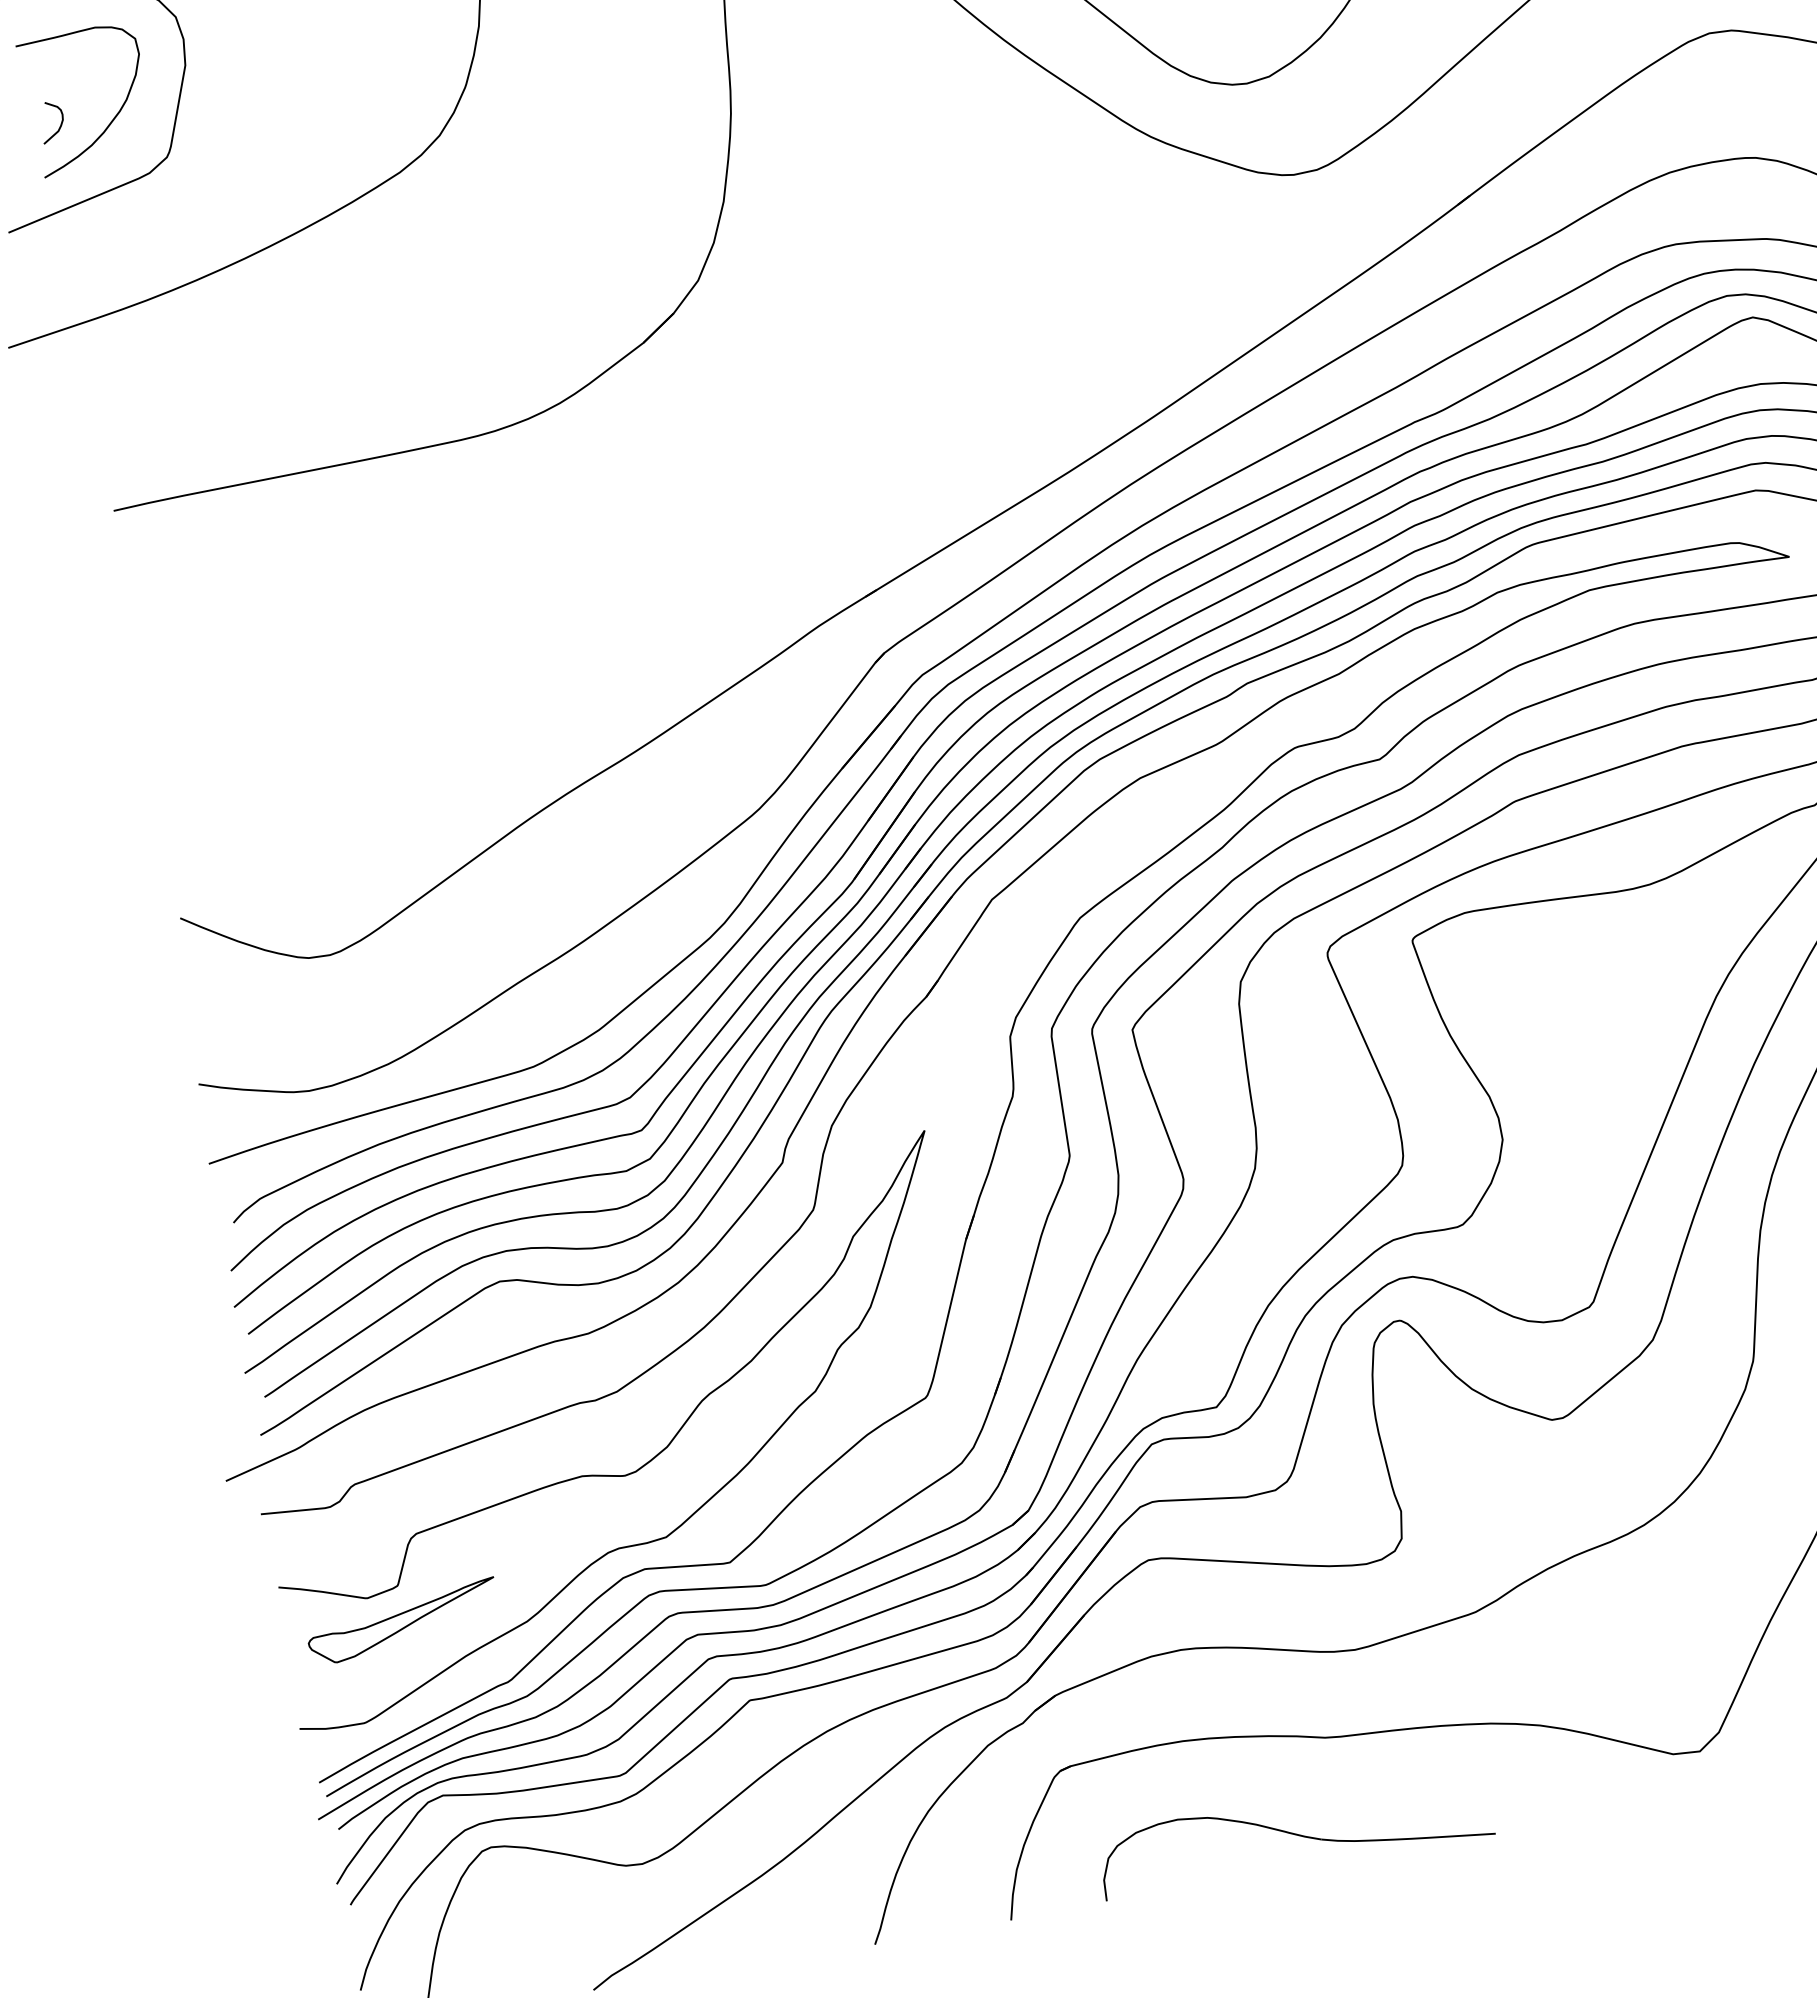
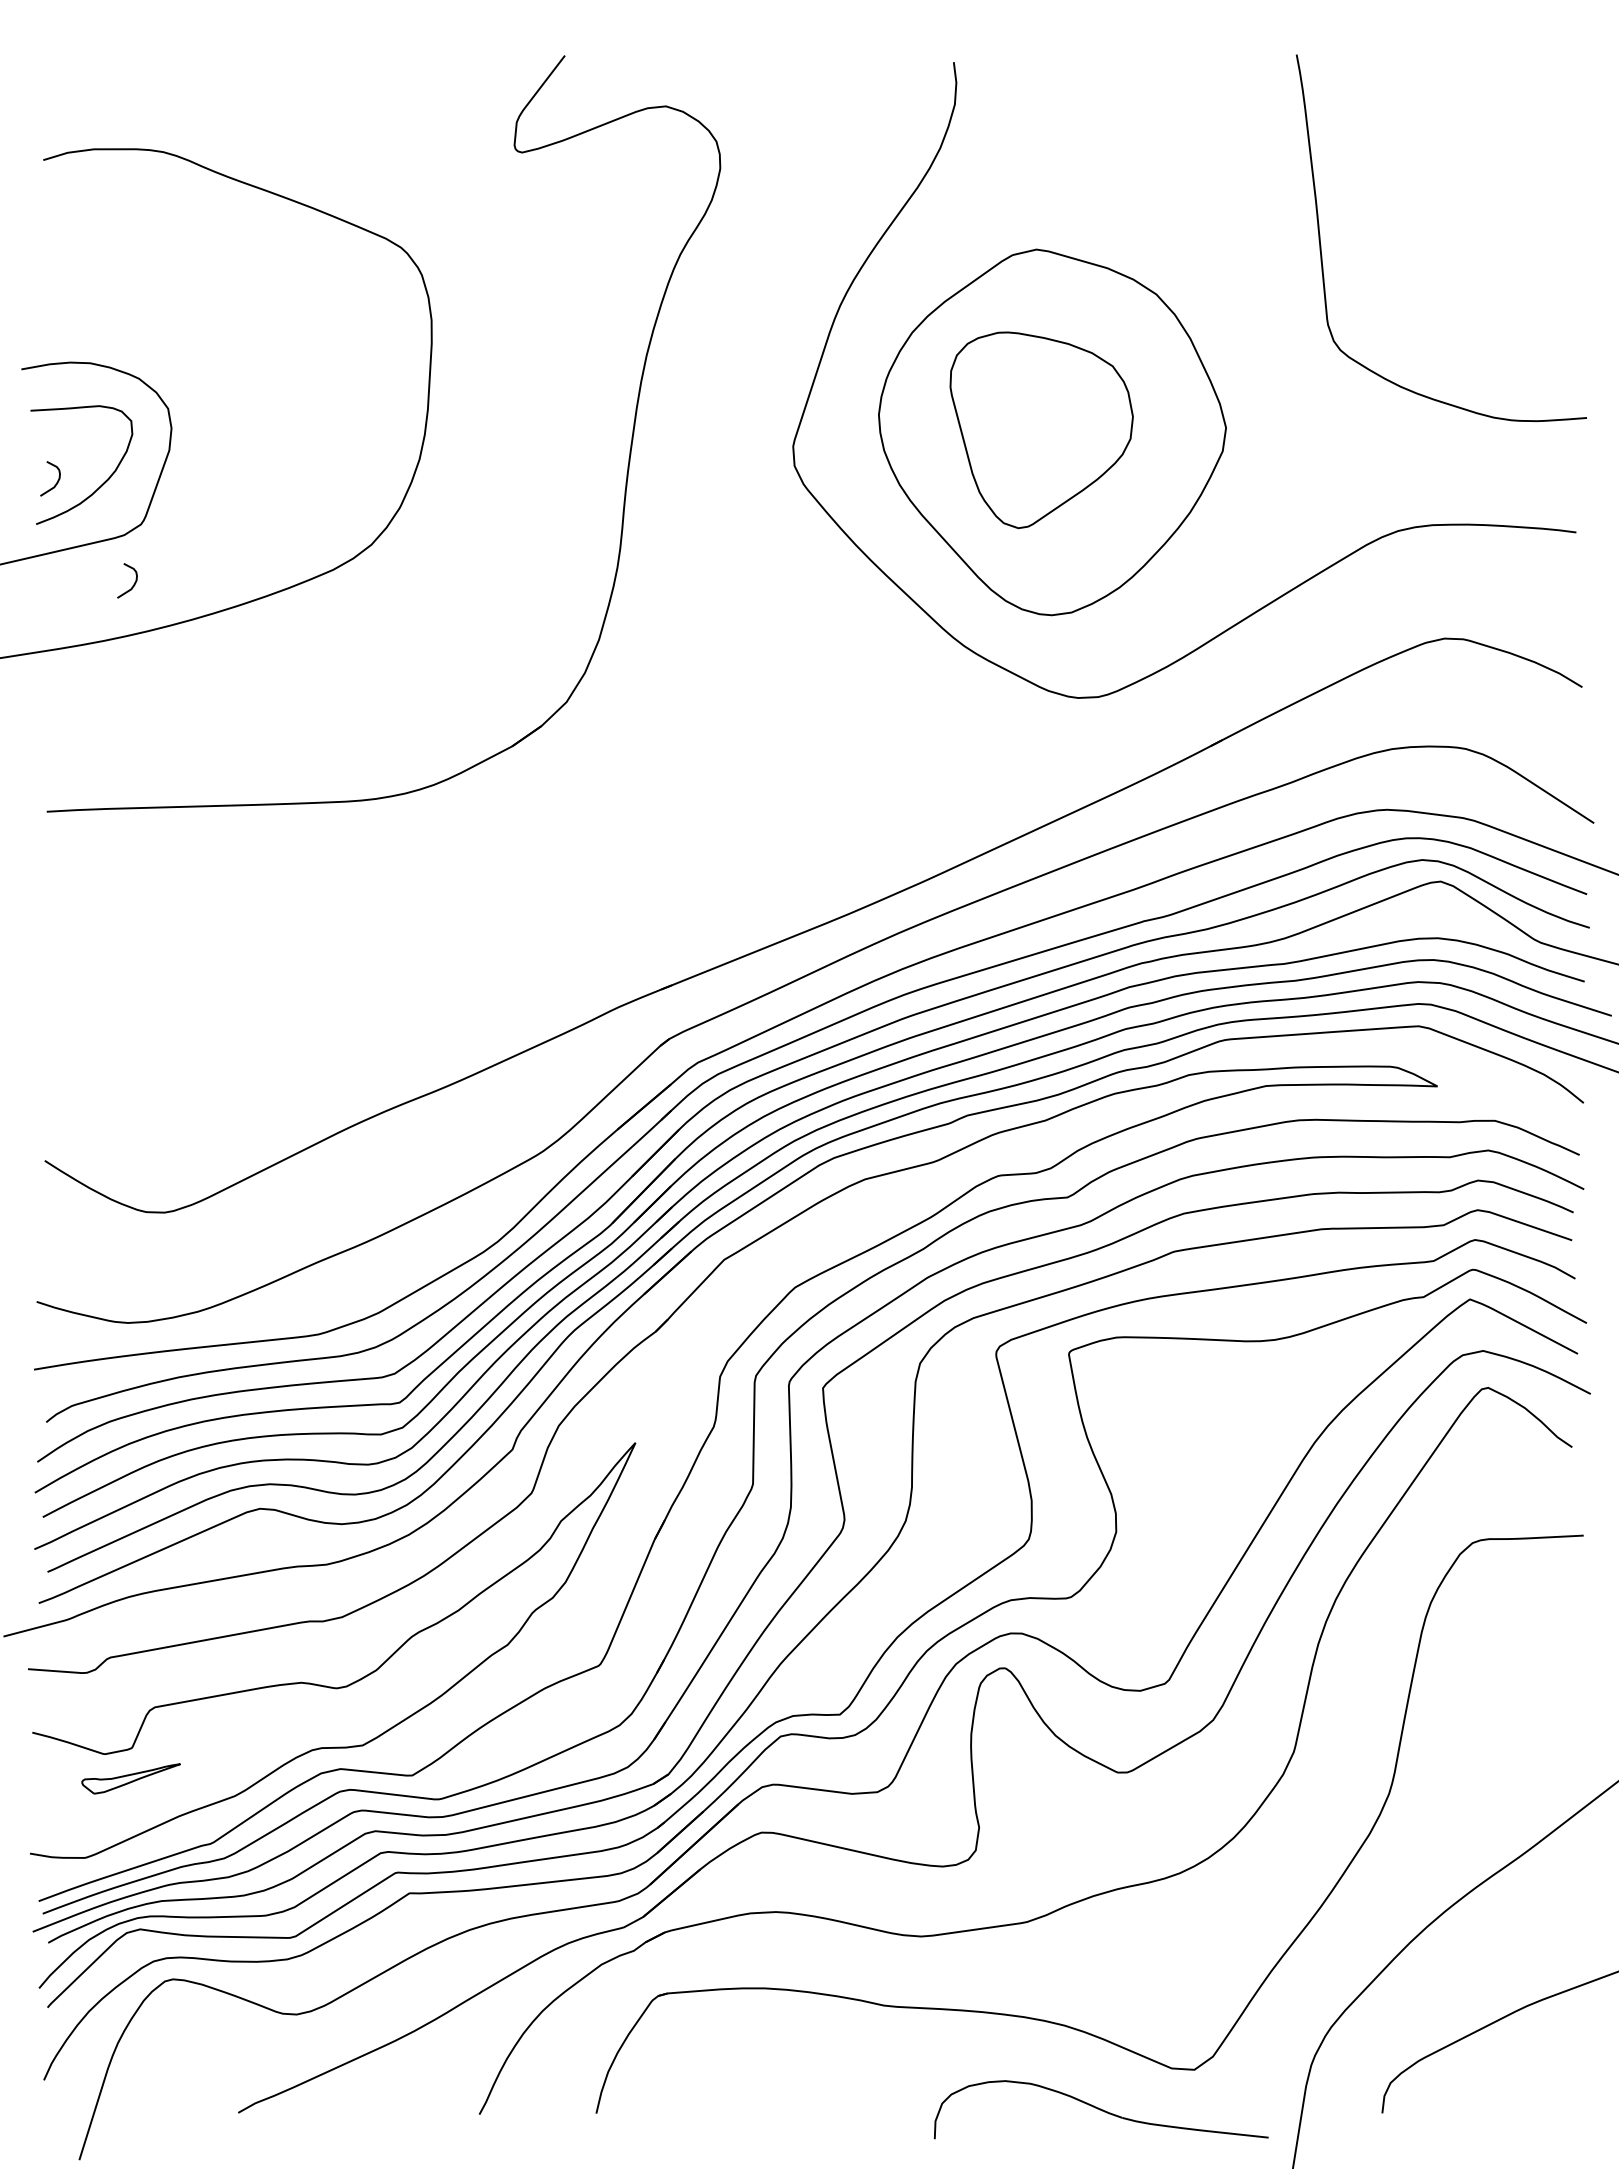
curve: (169, 230) -> (132, 585), added
part: (401, 1621) -> (130, 1778), size x0.6
part: (1294, 1834) -> (1100, 2109), moved

